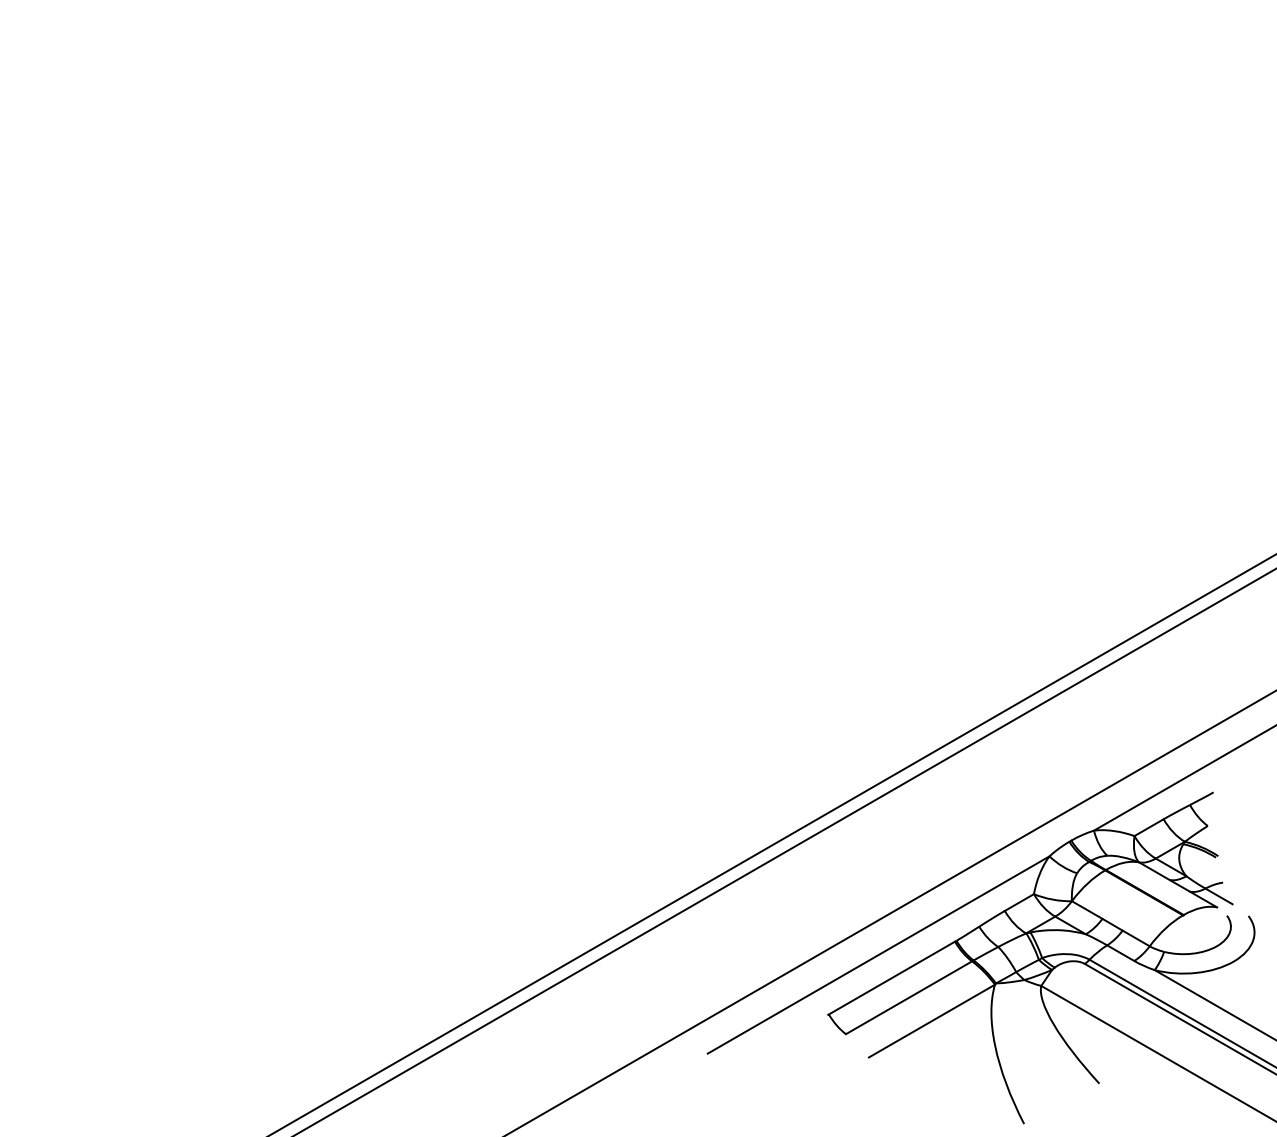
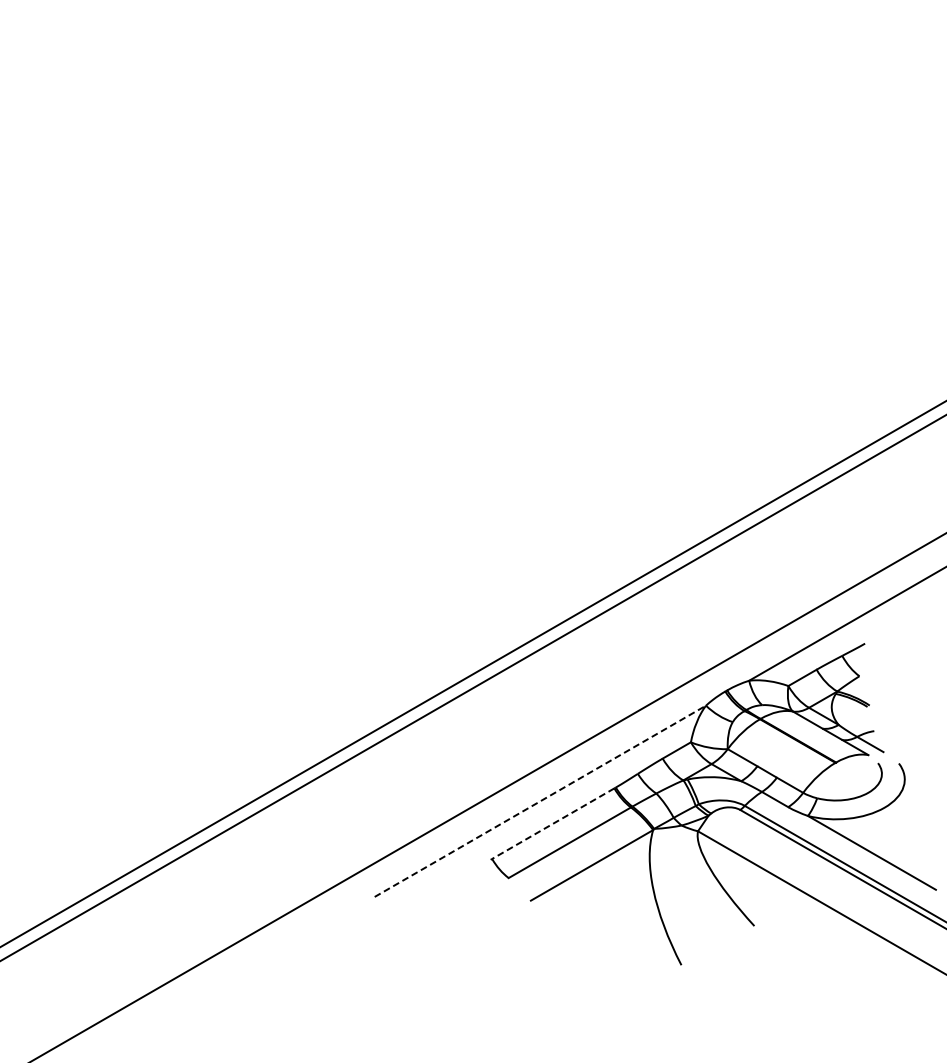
line: (879, 954) -> (541, 800), solid -> dashed
line: (891, 978) -> (552, 824), solid -> dashed

